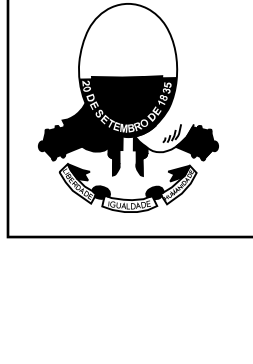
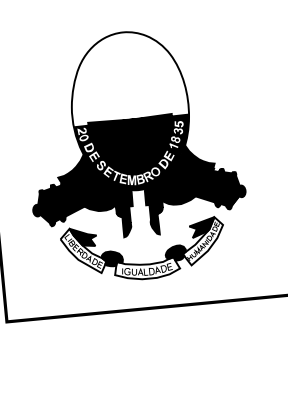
fill: (164, 123) -> (179, 169), added

